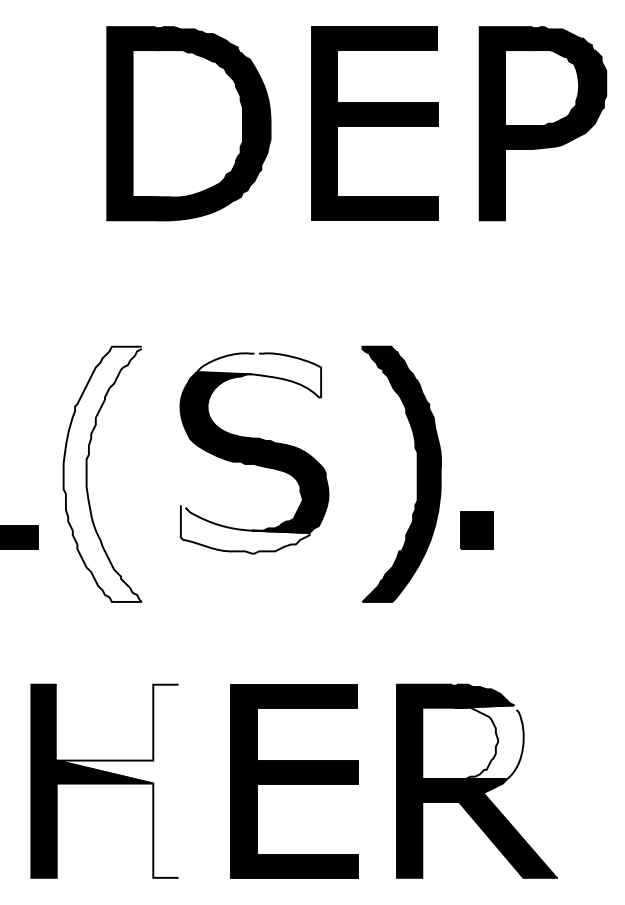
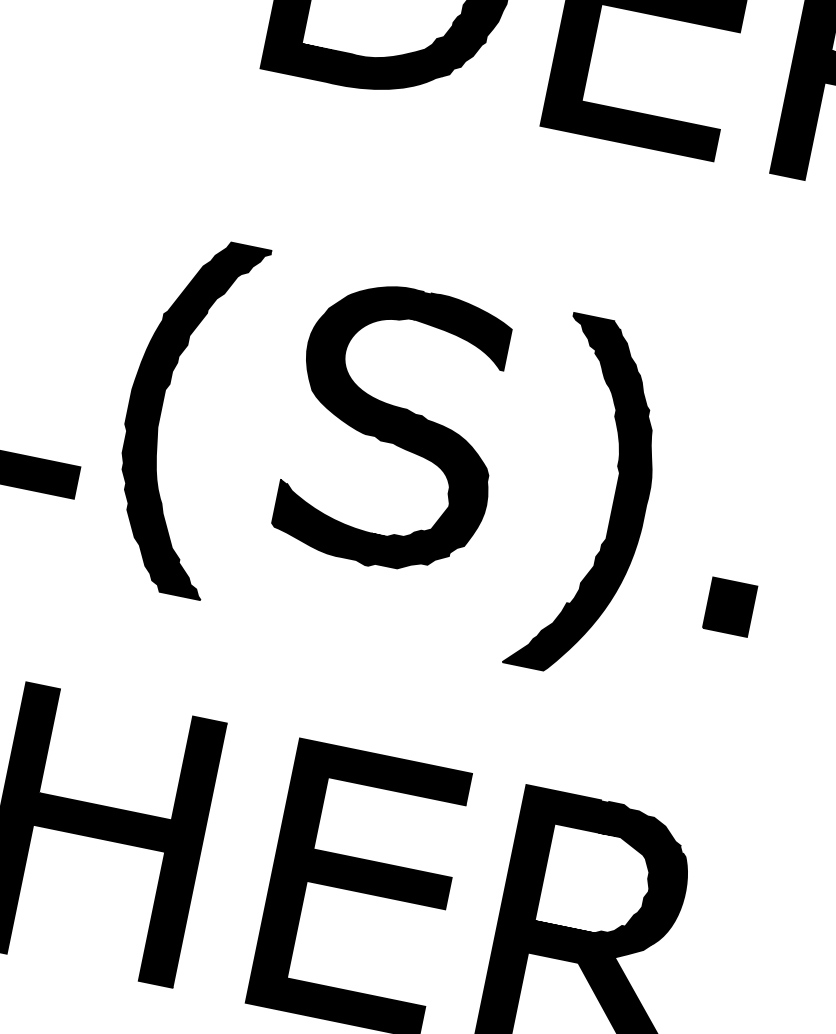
fill: (258, 375) -> (423, 323), added
fill: (102, 473) -> (182, 413), added
fill: (244, 529) -> (361, 529), added
part: (476, 530) -> (729, 606), moved
fill: (472, 741) -> (613, 883), added
fill: (117, 780) -> (117, 837), added

